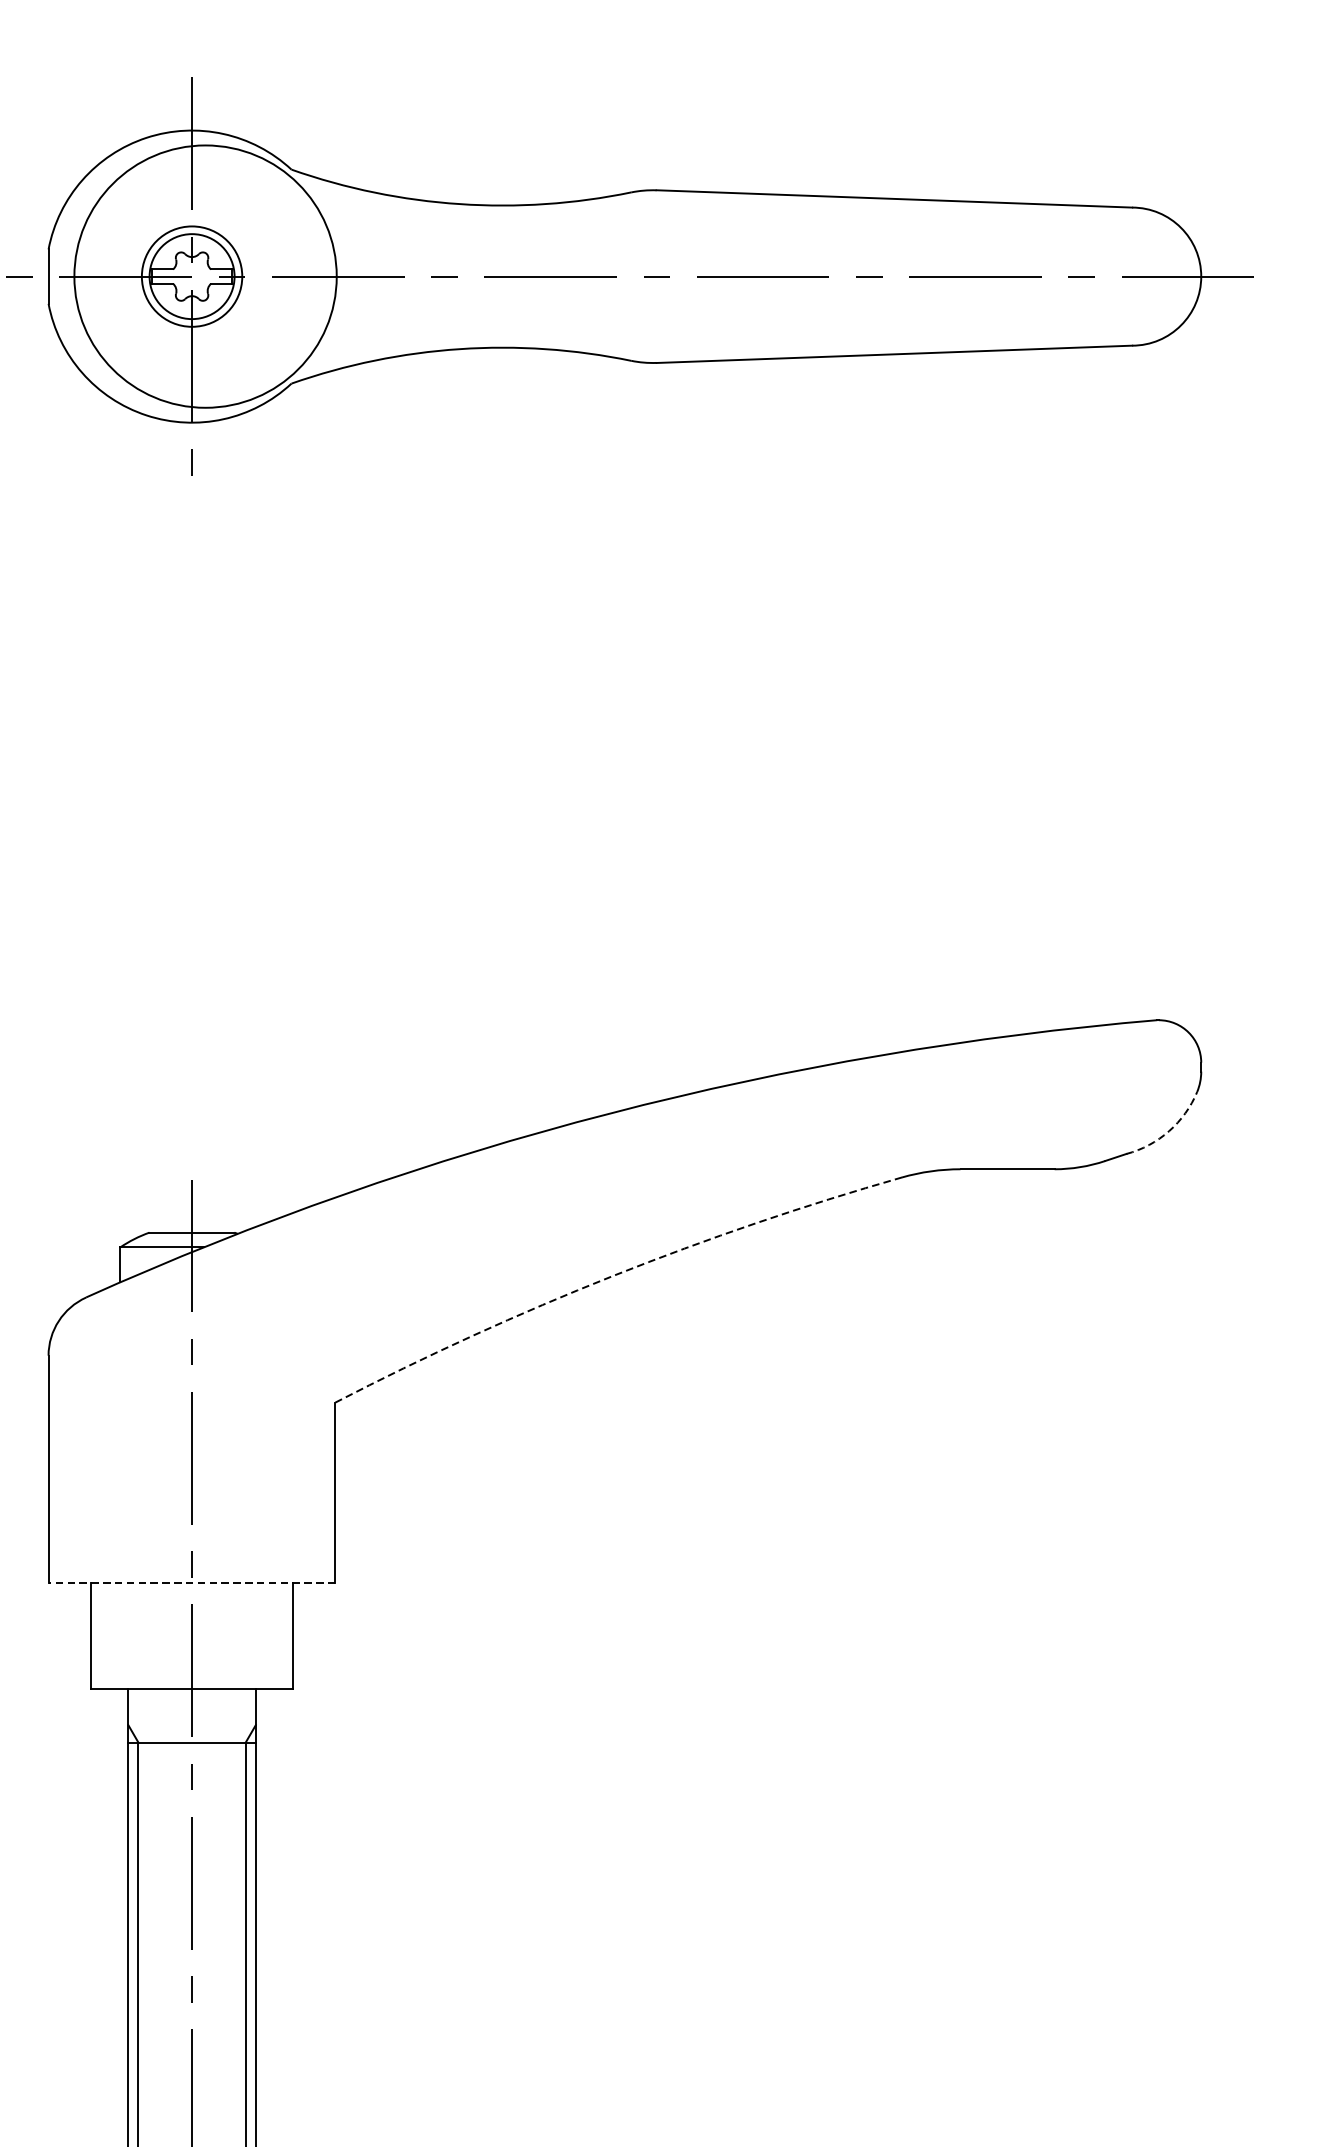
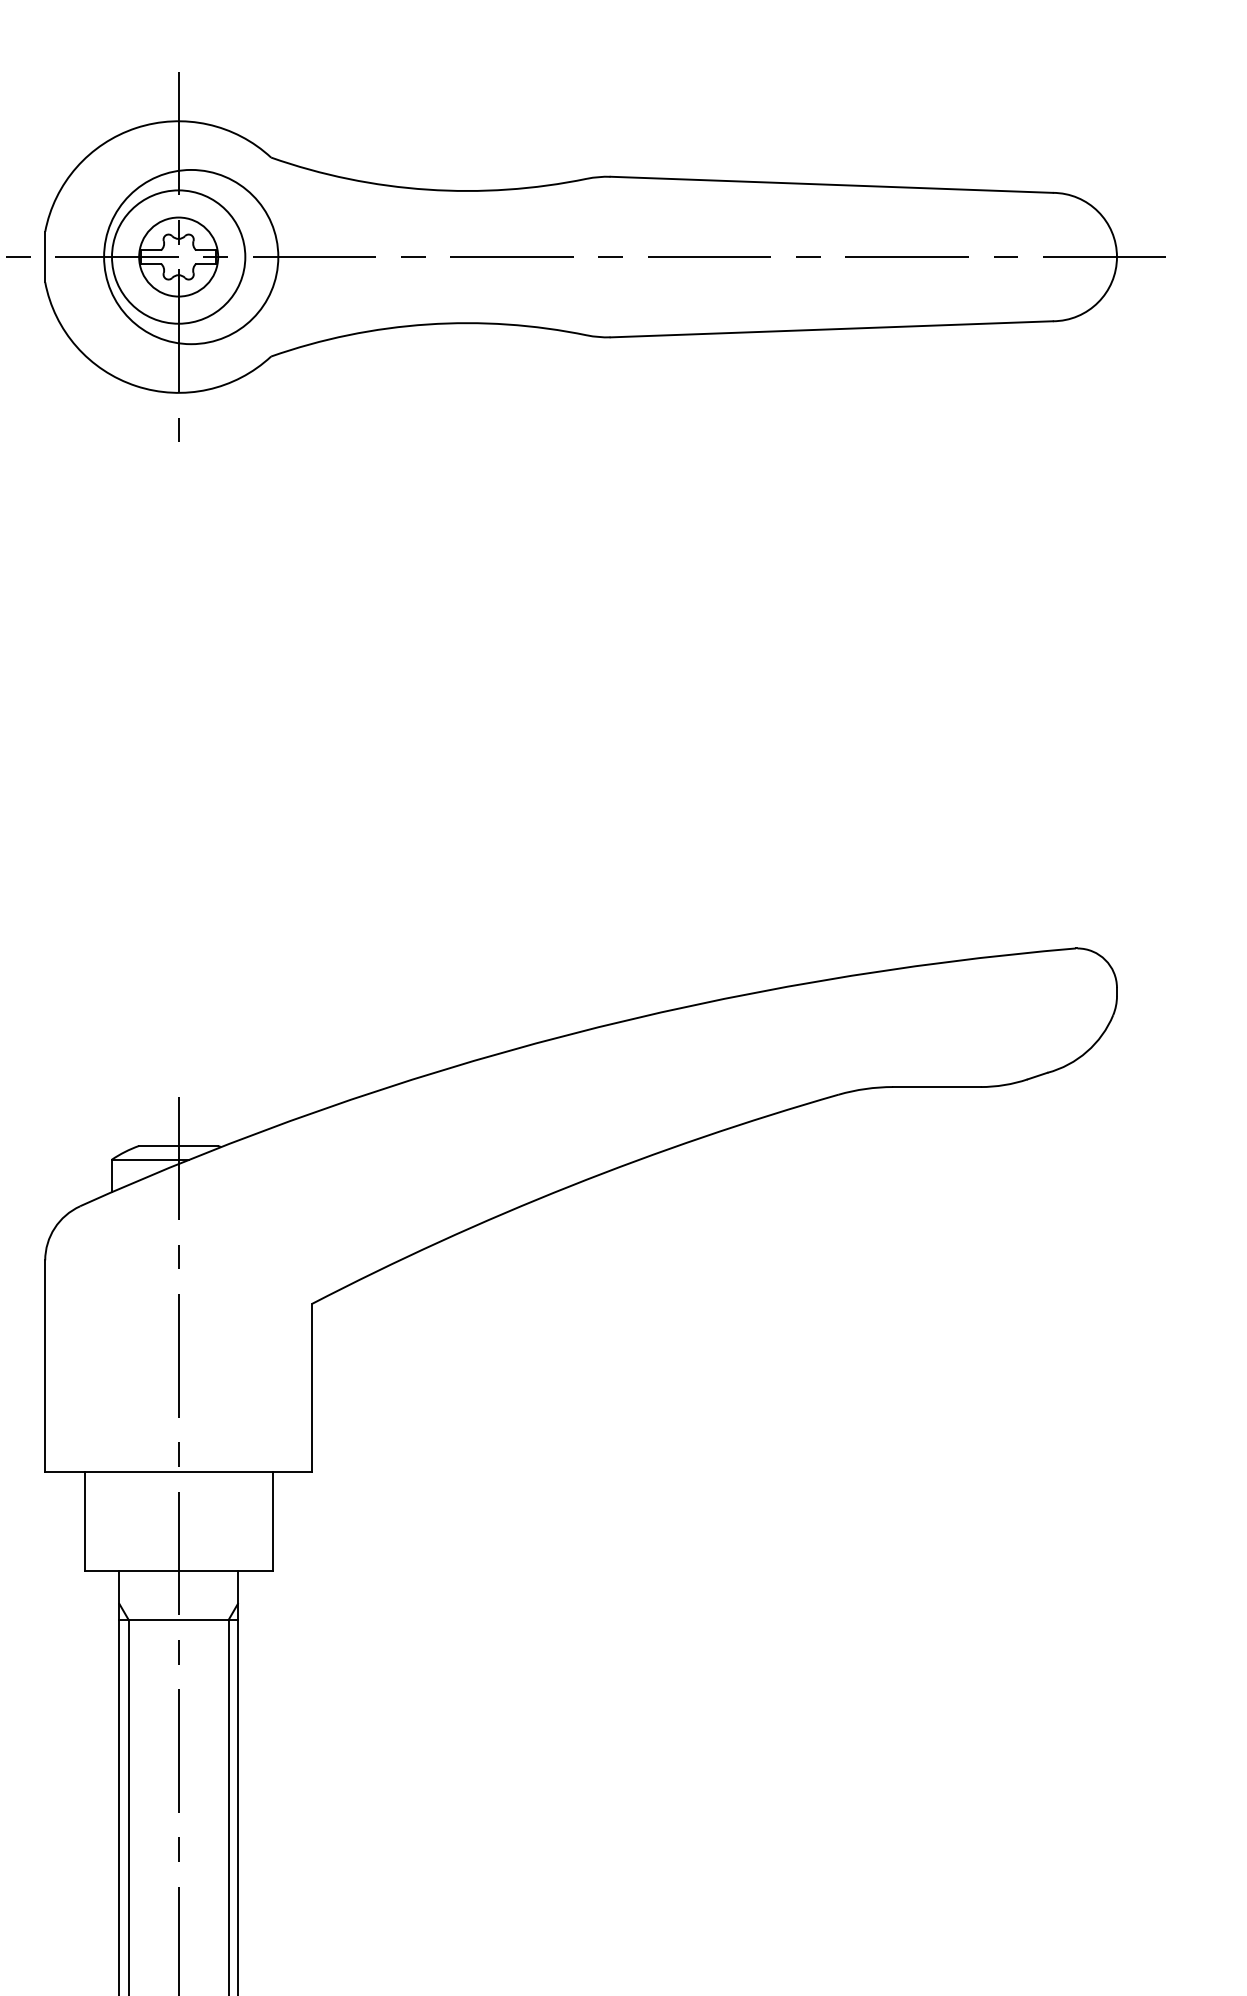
circle: (191, 276) -> (178, 256), size x1.43
circle: (205, 276) -> (191, 256), size x0.71
arc: (1169, 1131) -> (1087, 1051), dashed -> solid
arc: (613, 1276) -> (570, 1186), dashed -> solid
line: (191, 1582) -> (178, 1471), dashed -> solid

